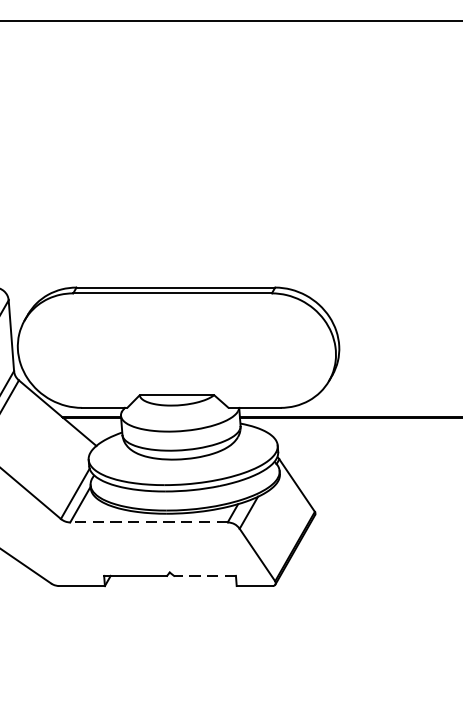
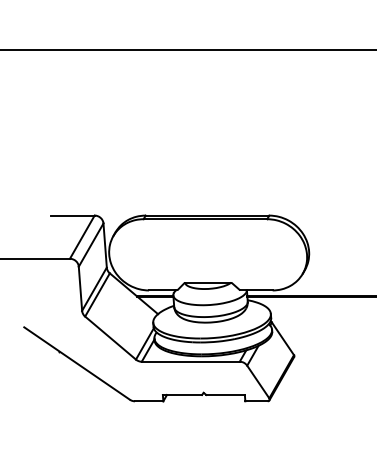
line: (148, 522) -> (190, 361), dashed -> solid
line: (204, 575) -> (225, 394), dashed -> solid

